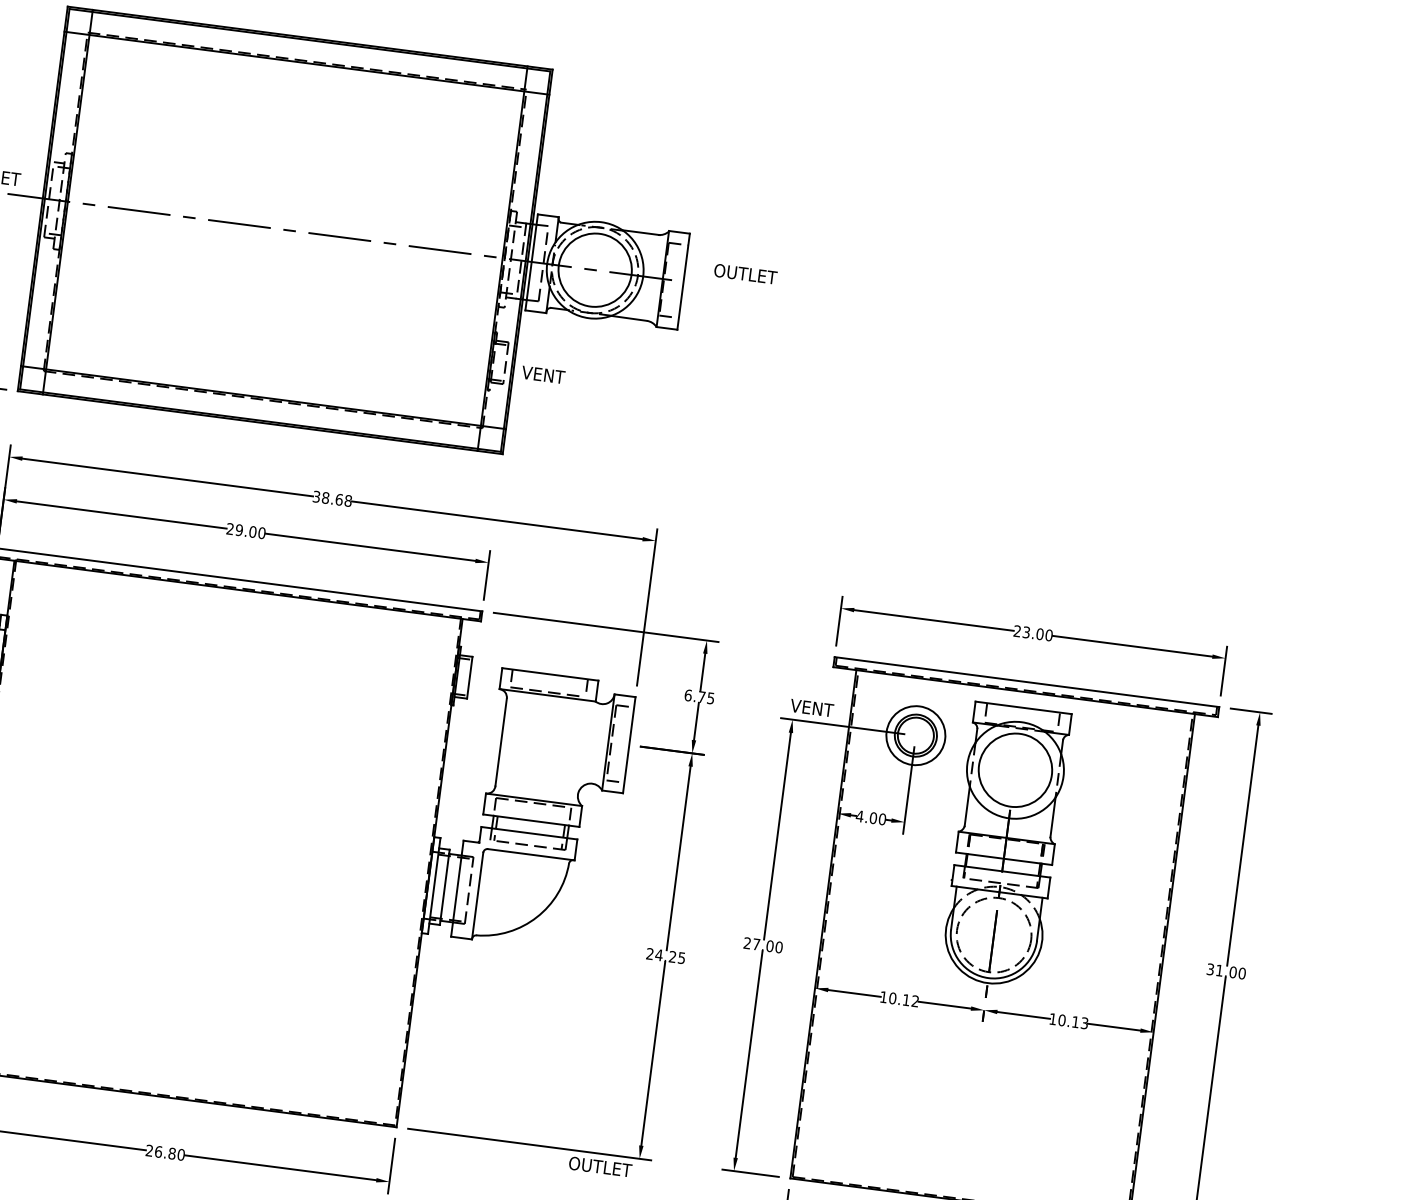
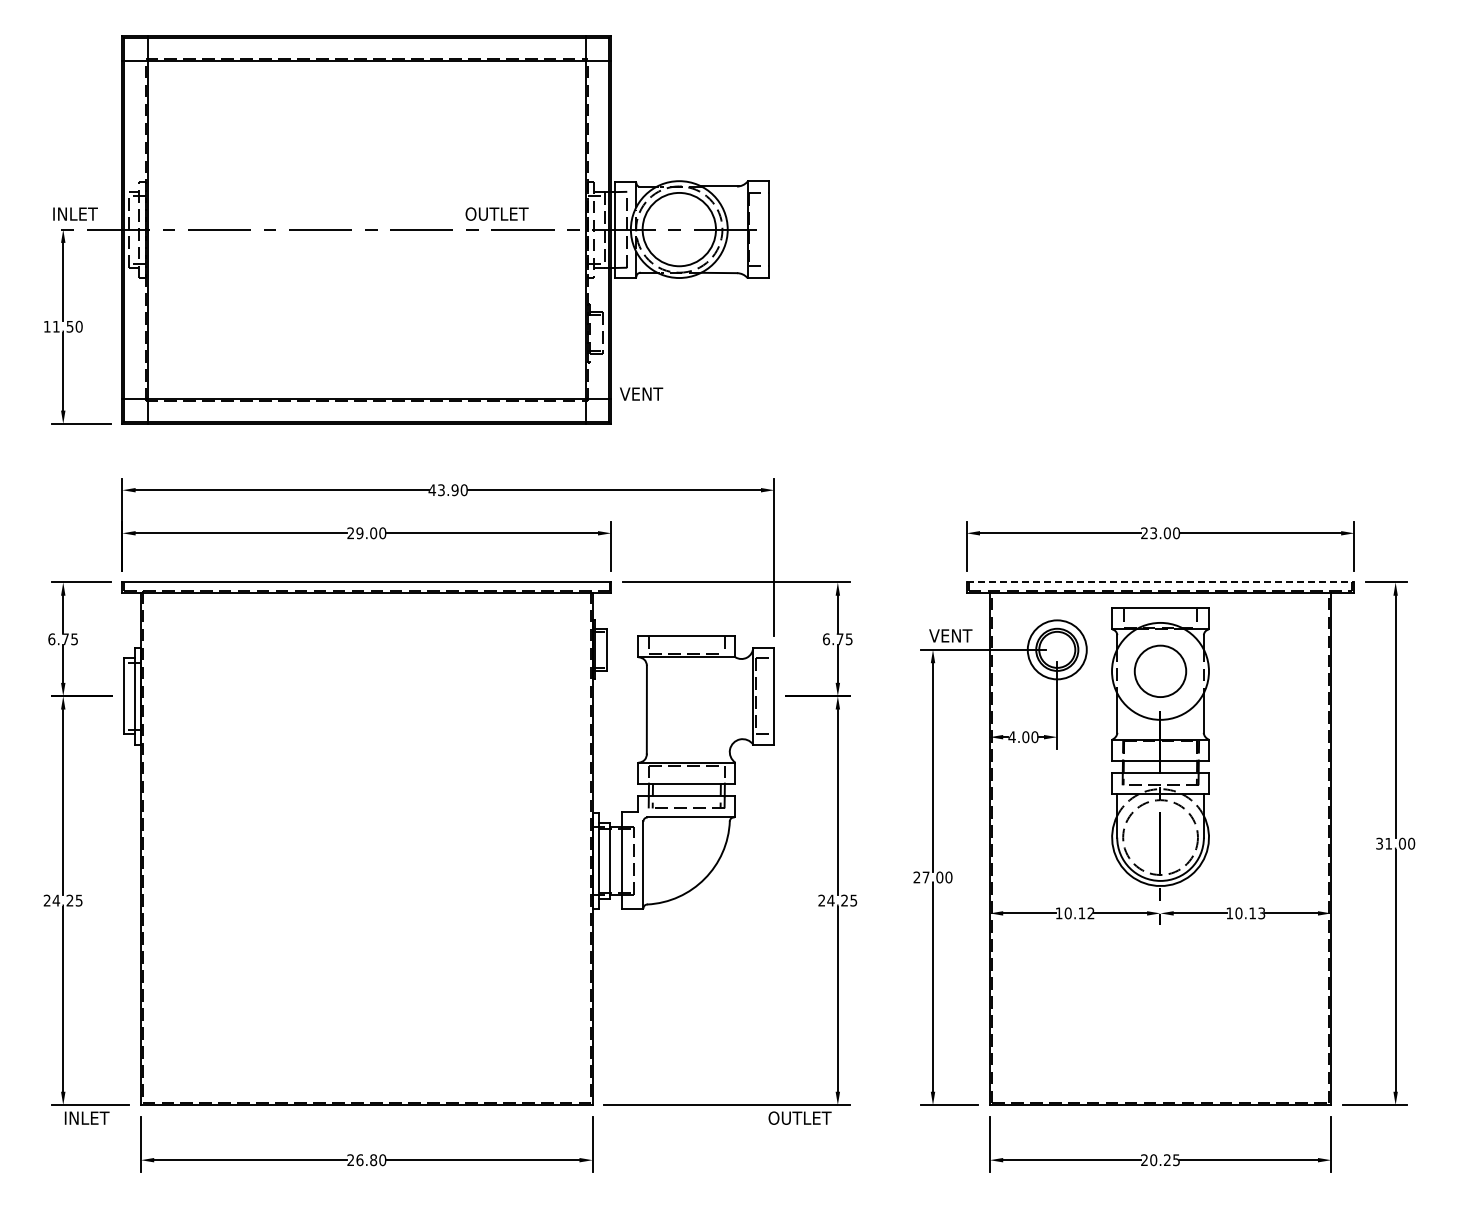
text: (745, 273) -> (496, 213), moved
text: (543, 374) -> (641, 393), moved
text: (331, 499) -> (447, 490), 38.68 -> 43.90
line: (1026, 682) -> (1160, 582), solid -> dashed
circle: (1015, 770) -> (1160, 671), size x0.7

